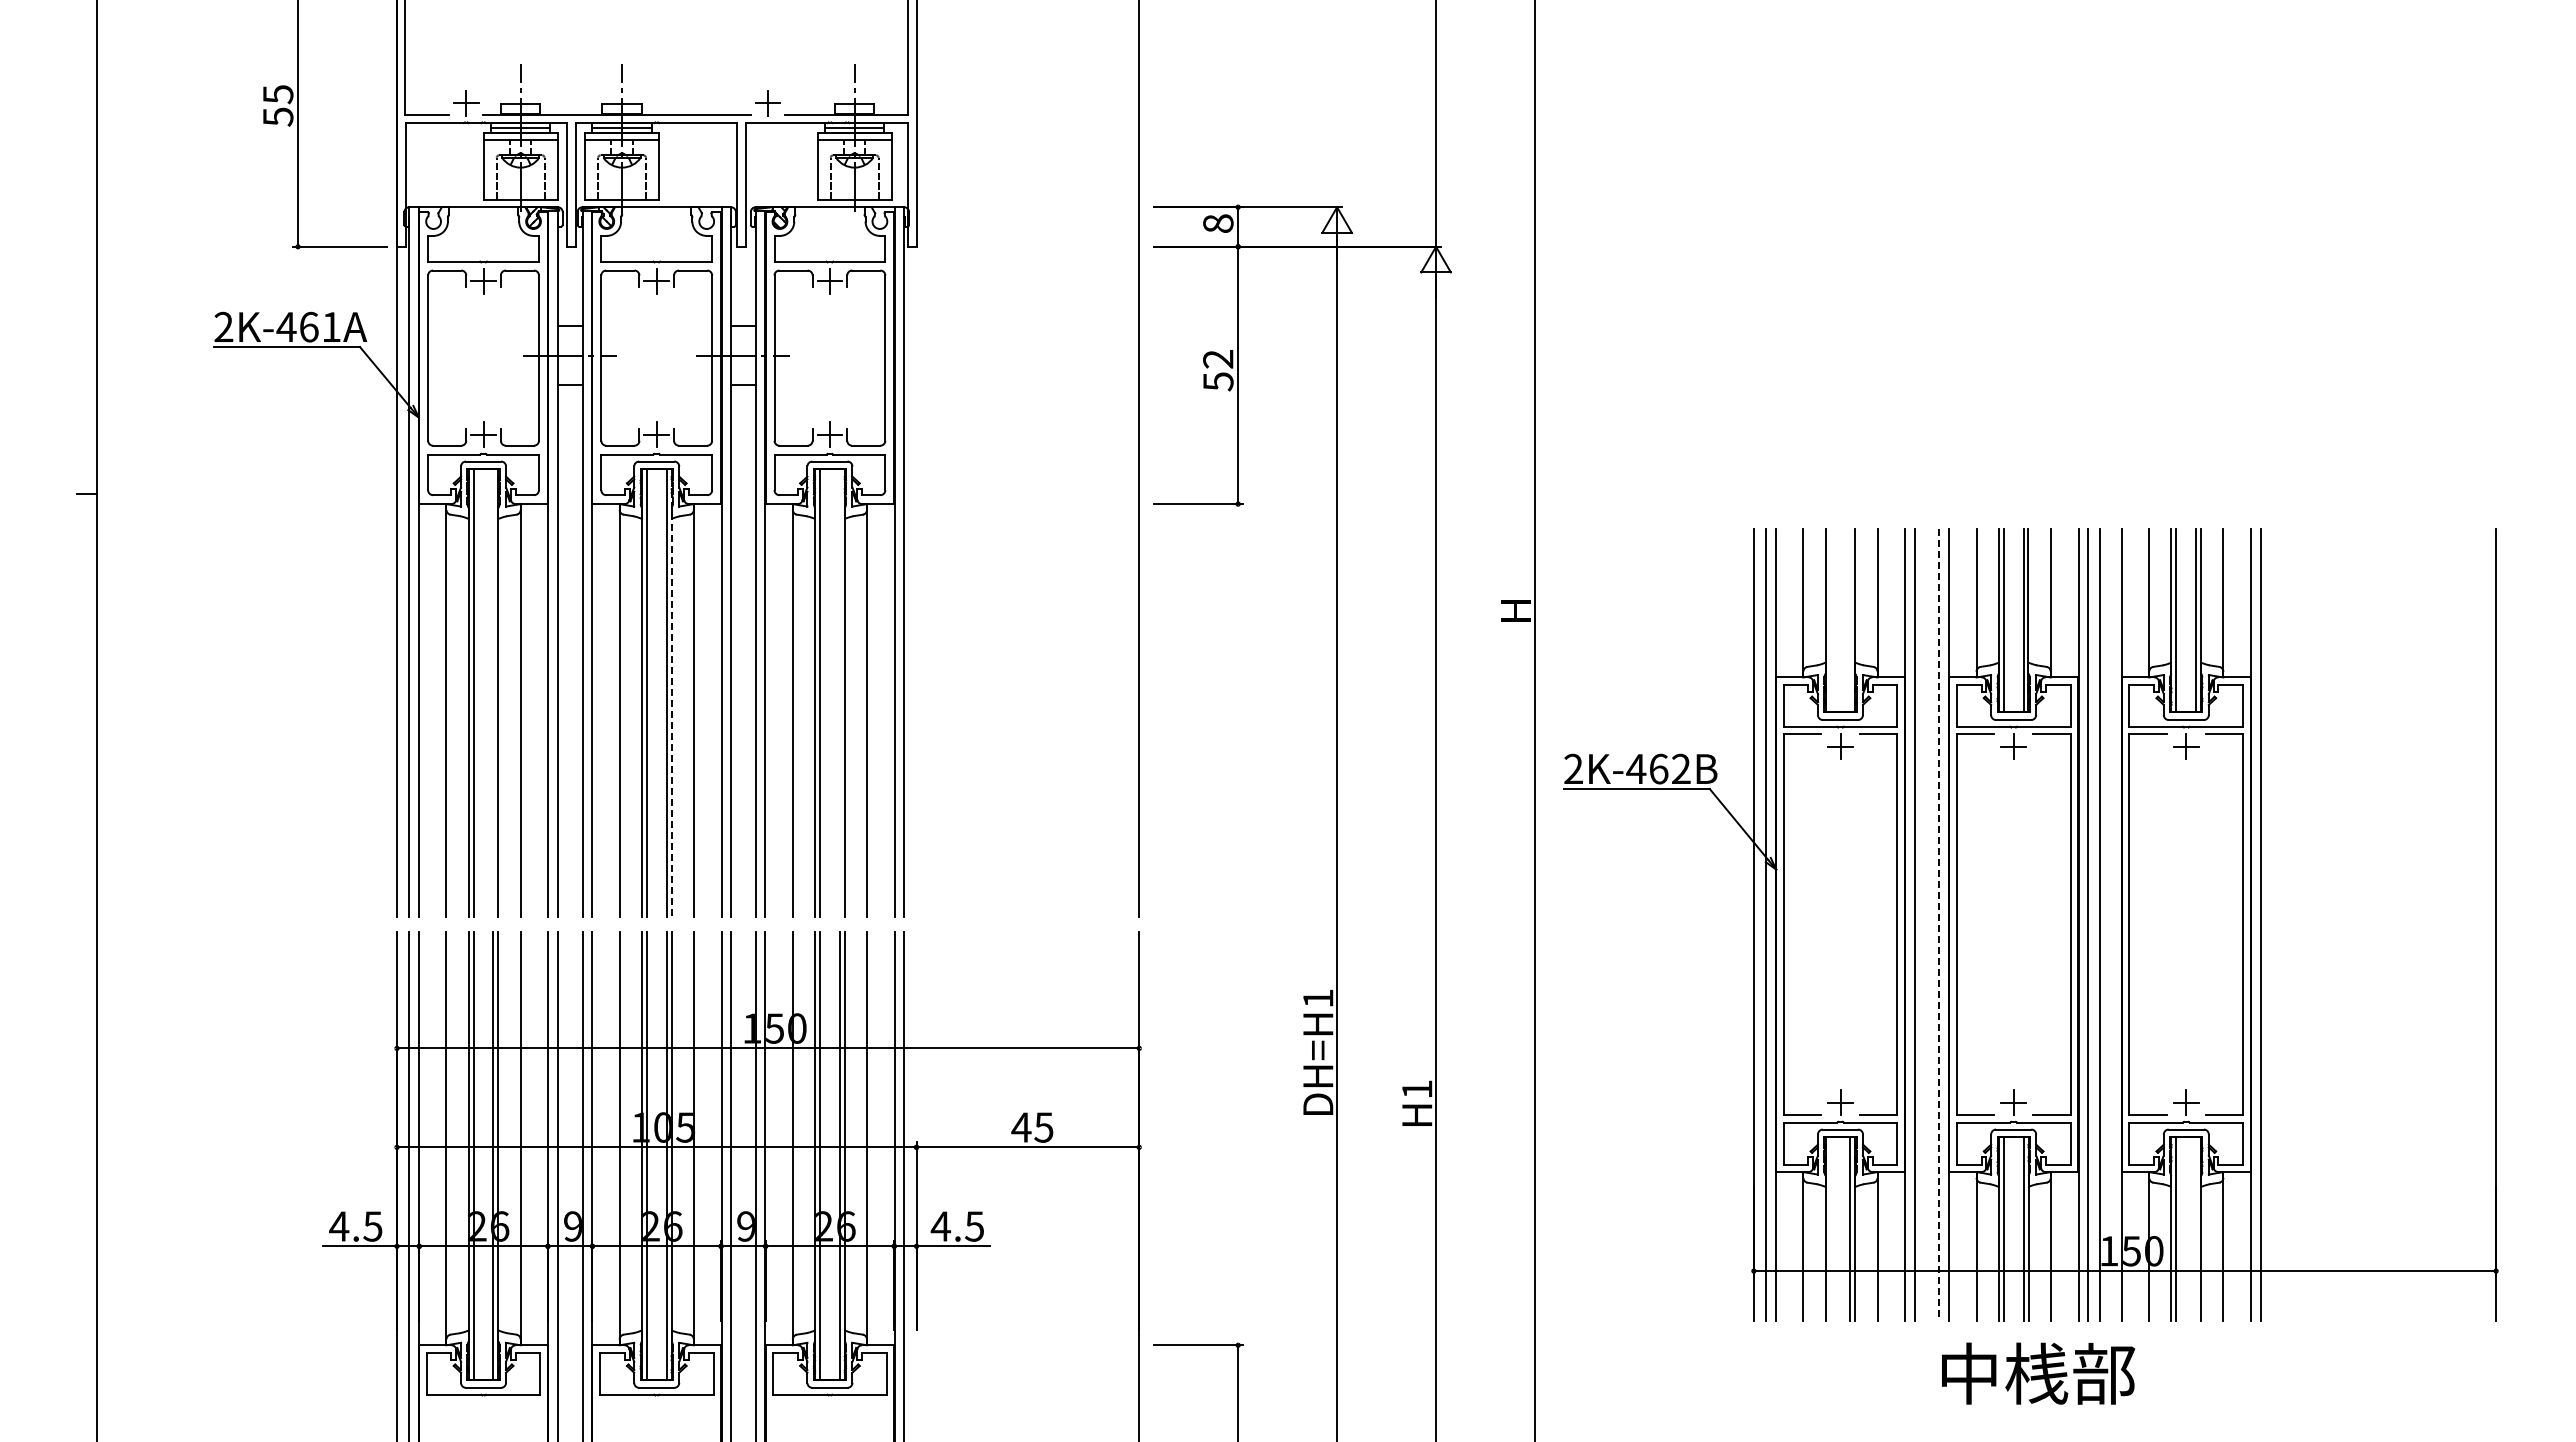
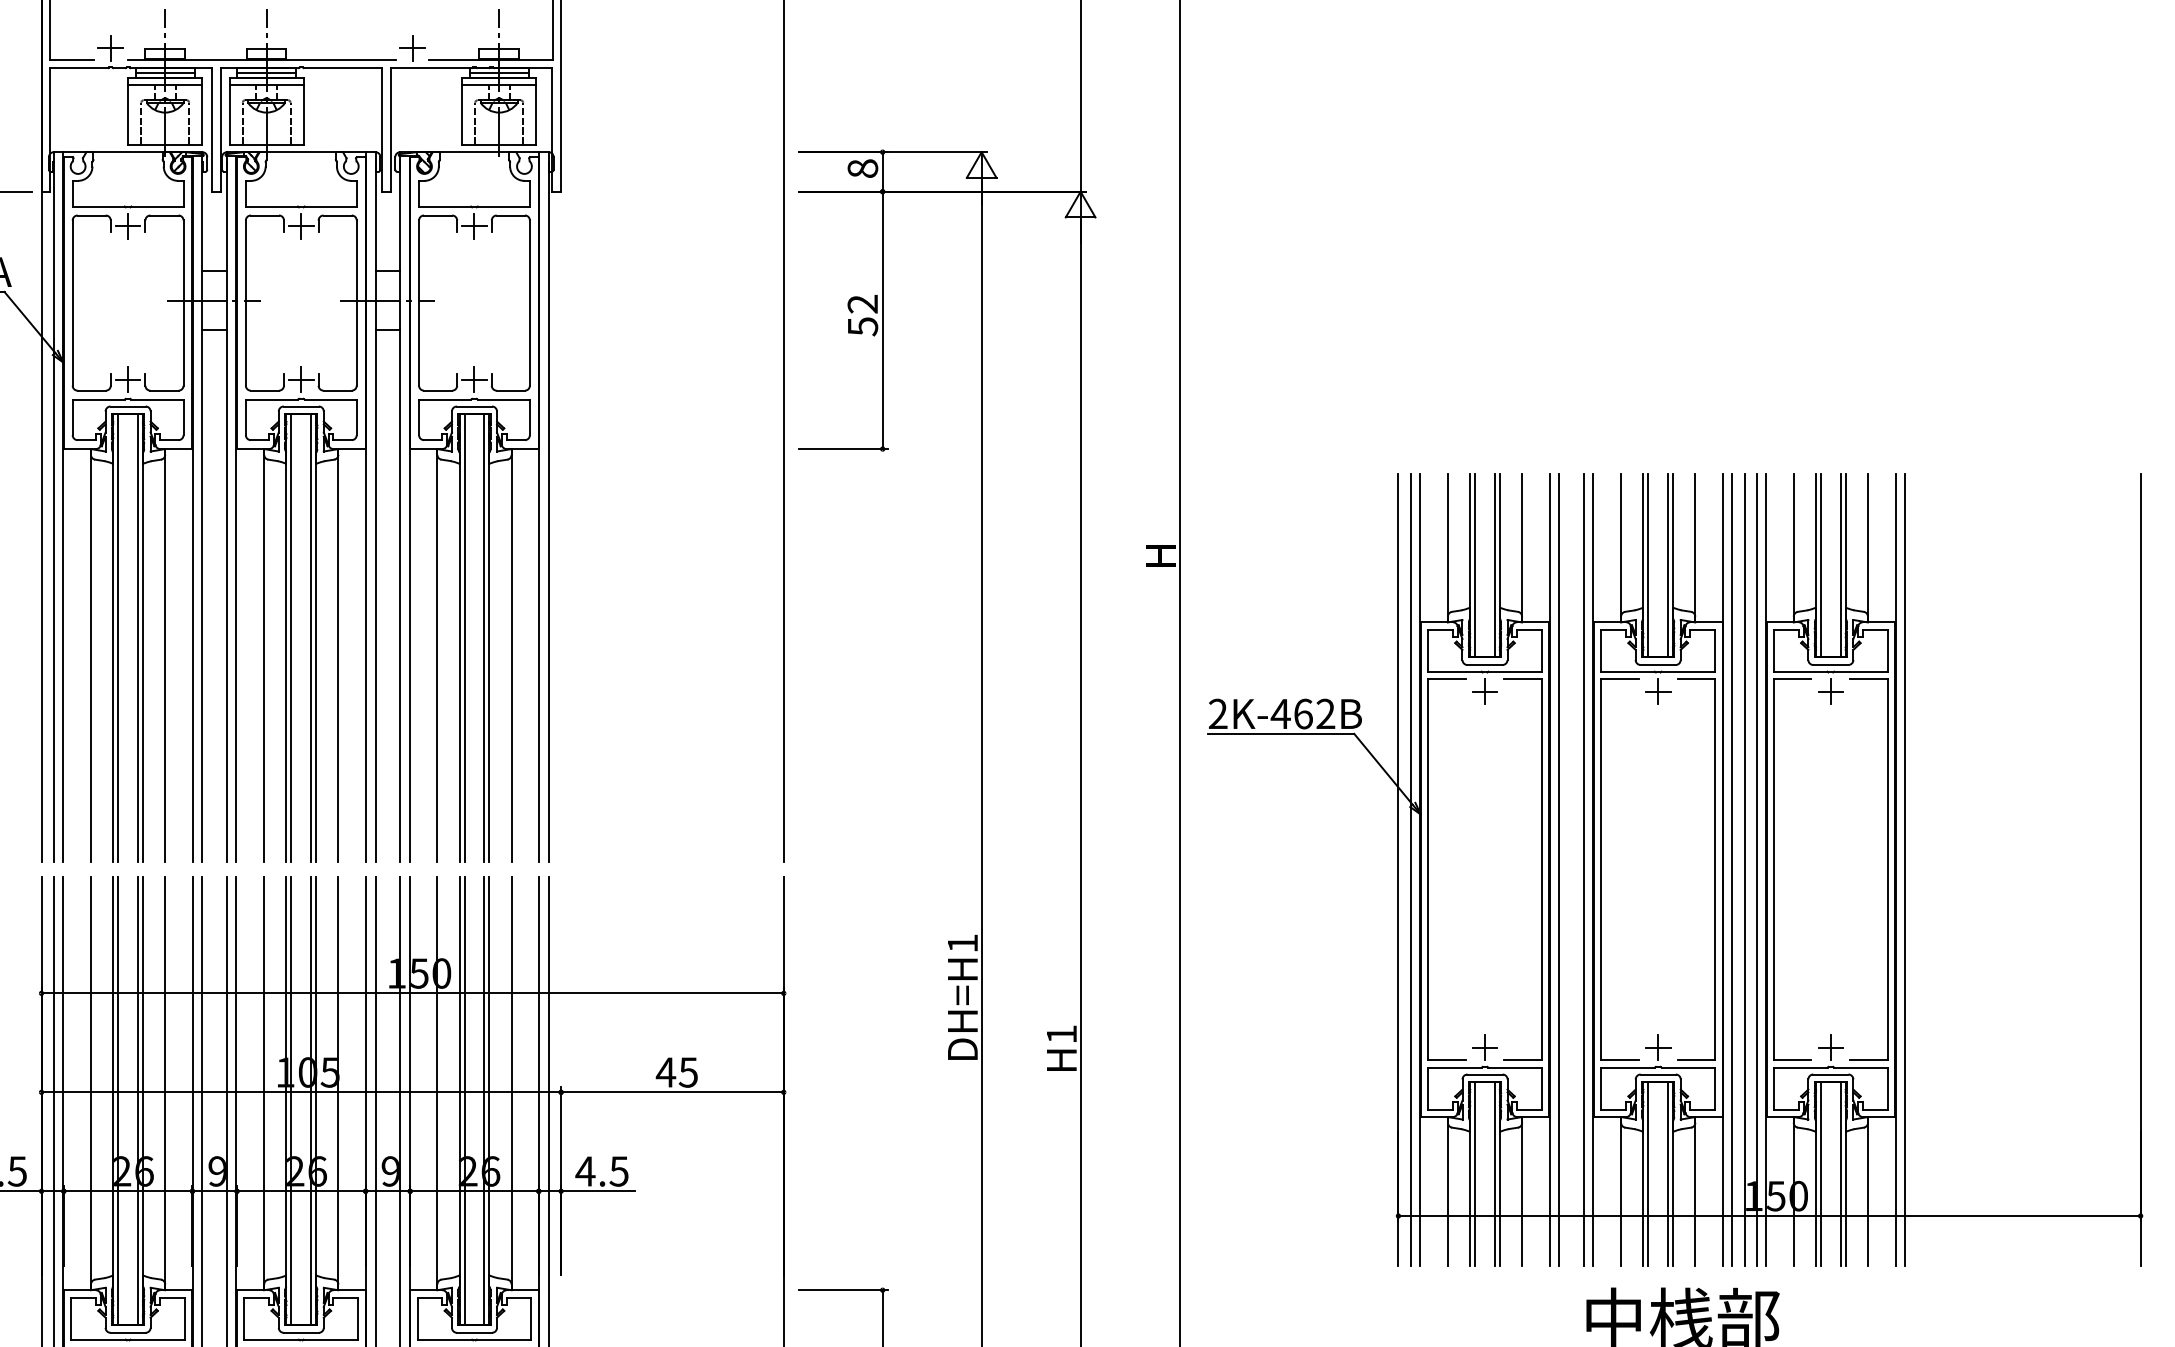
line: (1830, 620) -> (1475, 565), added
line: (1850, 620) -> (1495, 565), added
line: (493, 693) -> (138, 638), added
line: (671, 693) -> (316, 638), dashed -> solid
line: (839, 693) -> (484, 638), added
line: (1939, 924) -> (1584, 869), dashed -> solid
line: (2112, 924) -> (1757, 869), added
line: (1830, 1228) -> (1475, 1173), added
line: (2196, 1228) -> (1841, 1173), added

